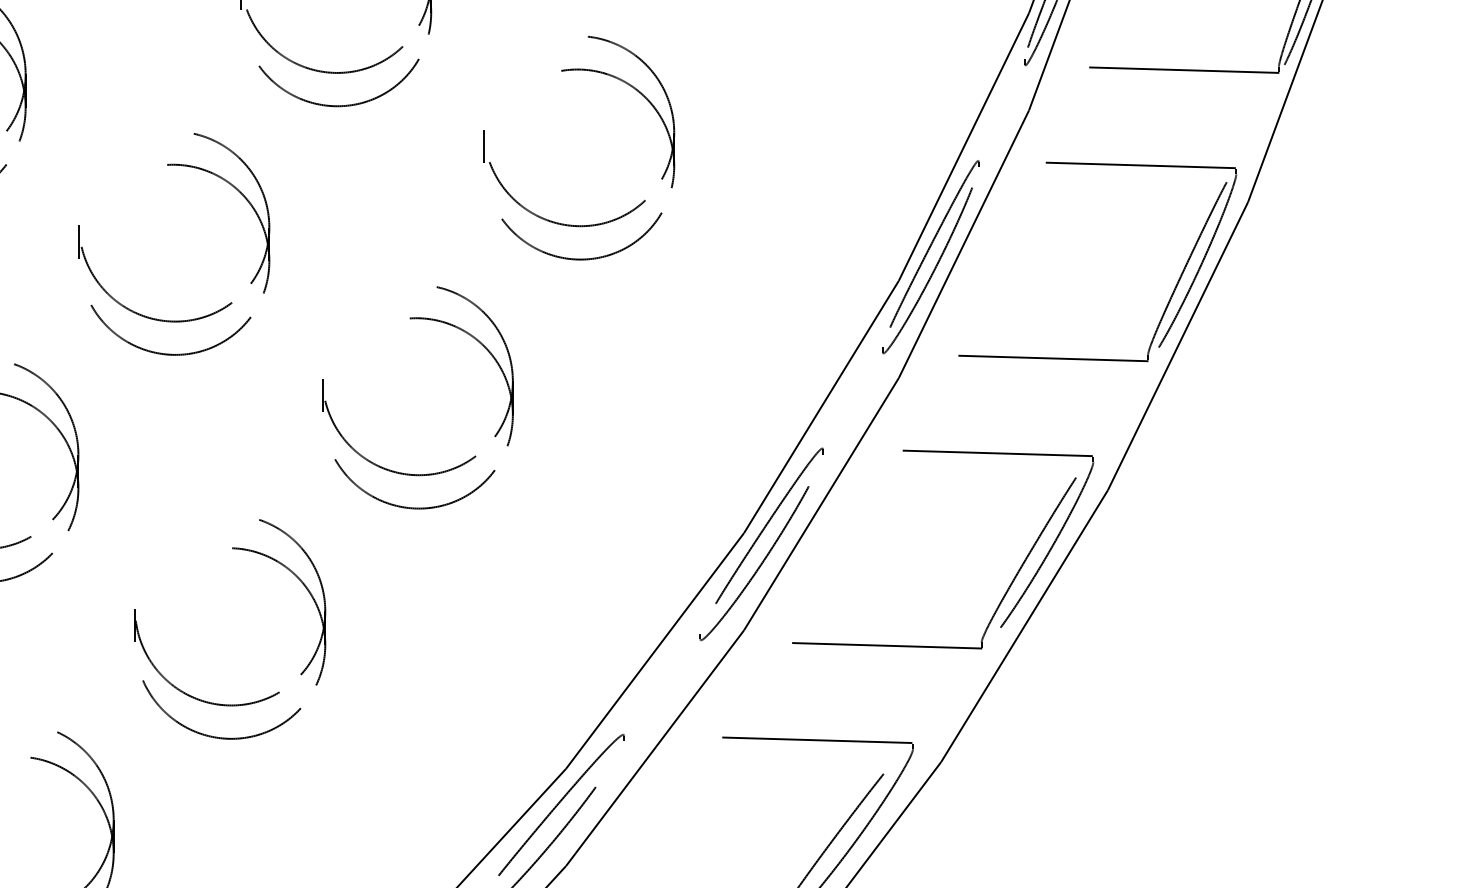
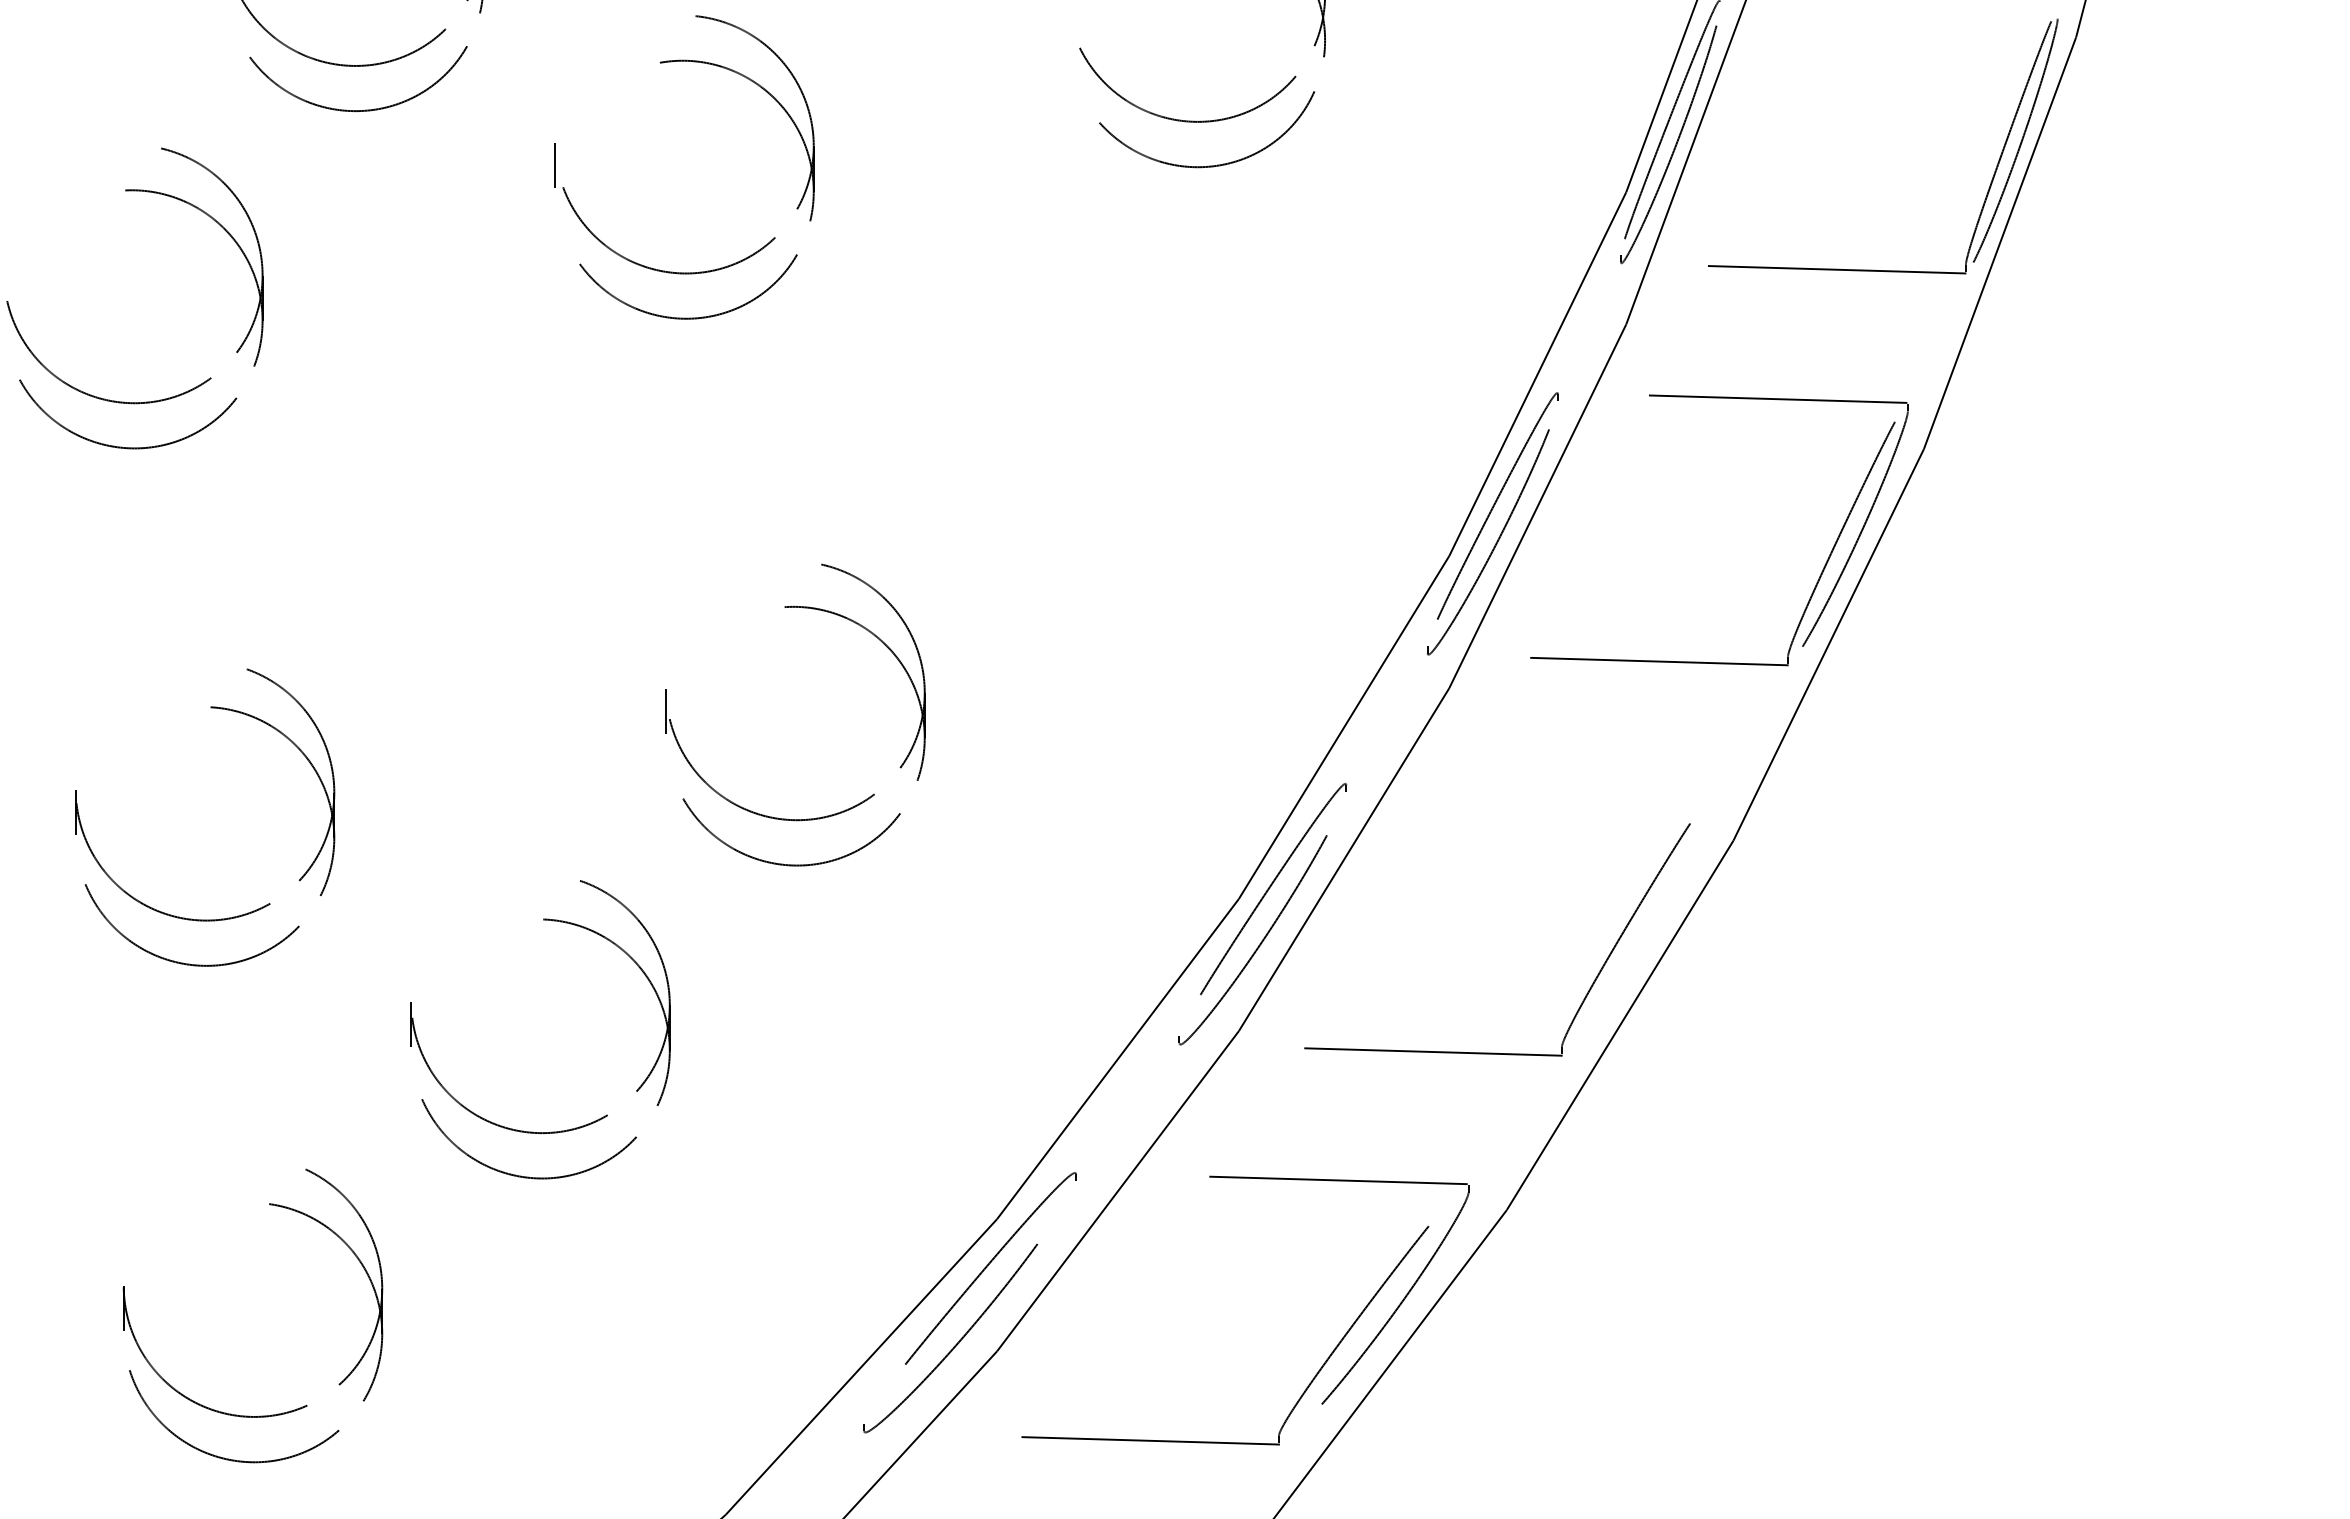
part: (568, 224) -> (1000, 479), removed
part: (166, 320) -> (453, 609), removed
part: (1041, 562) -> (1643, 939), removed

